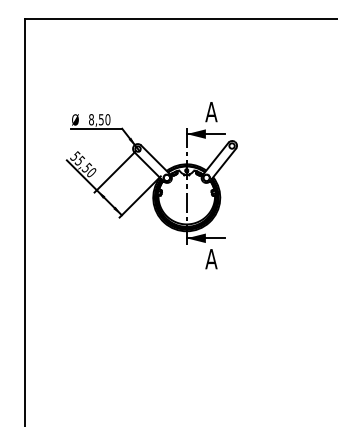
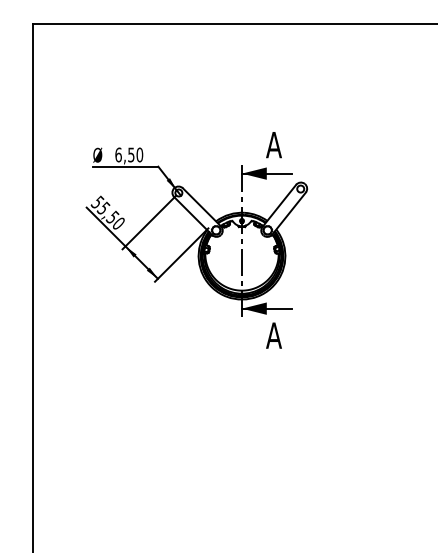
text: (91, 119) -> (118, 154), 8,50 -> 6,50

